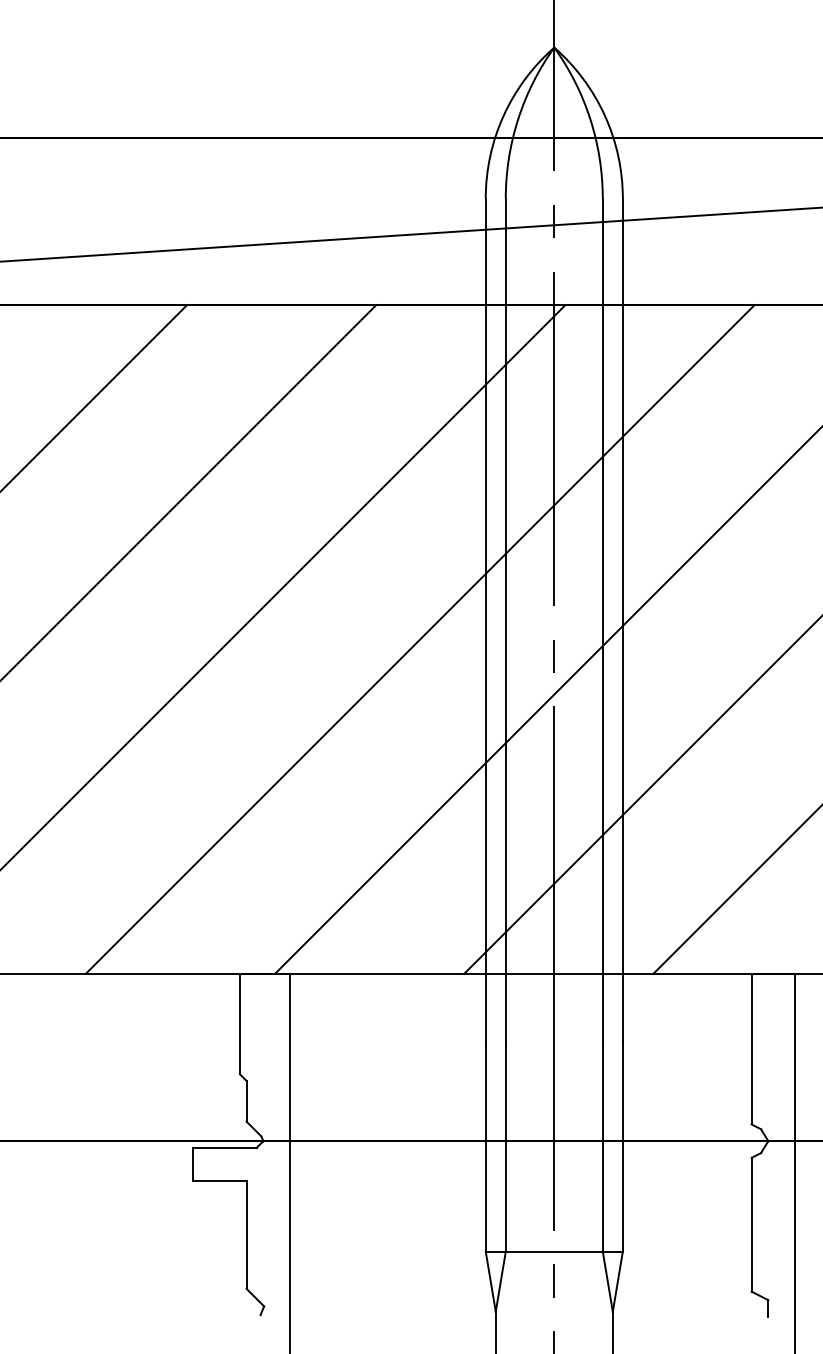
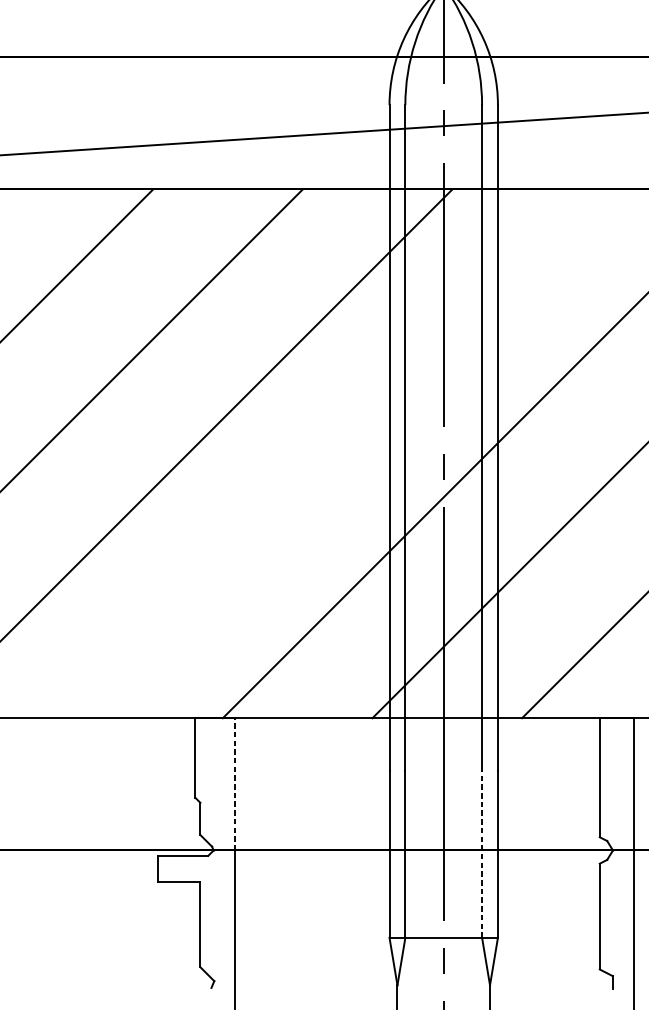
line: (419, 639) -> (337, 453), removed
line: (290, 1057) -> (235, 784), solid -> dashed
line: (602, 1145) -> (481, 853), solid -> dashed

